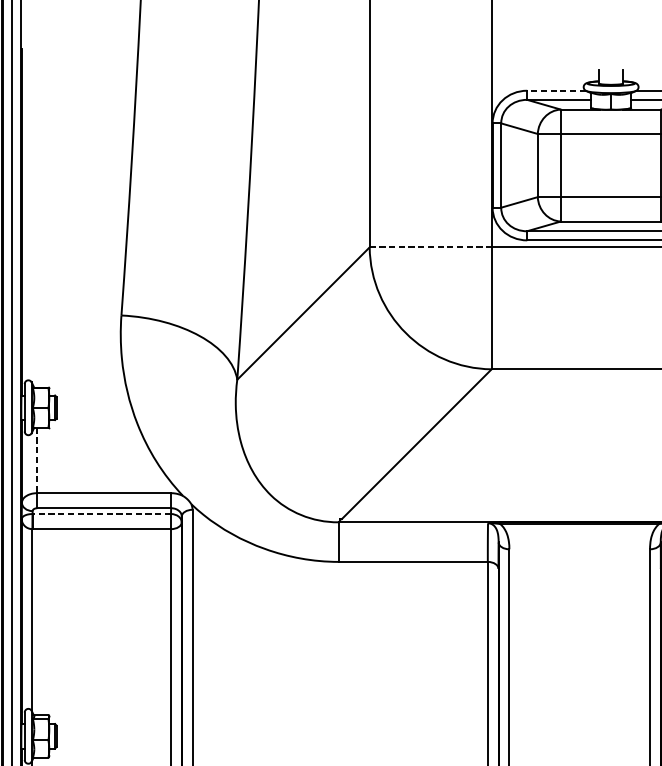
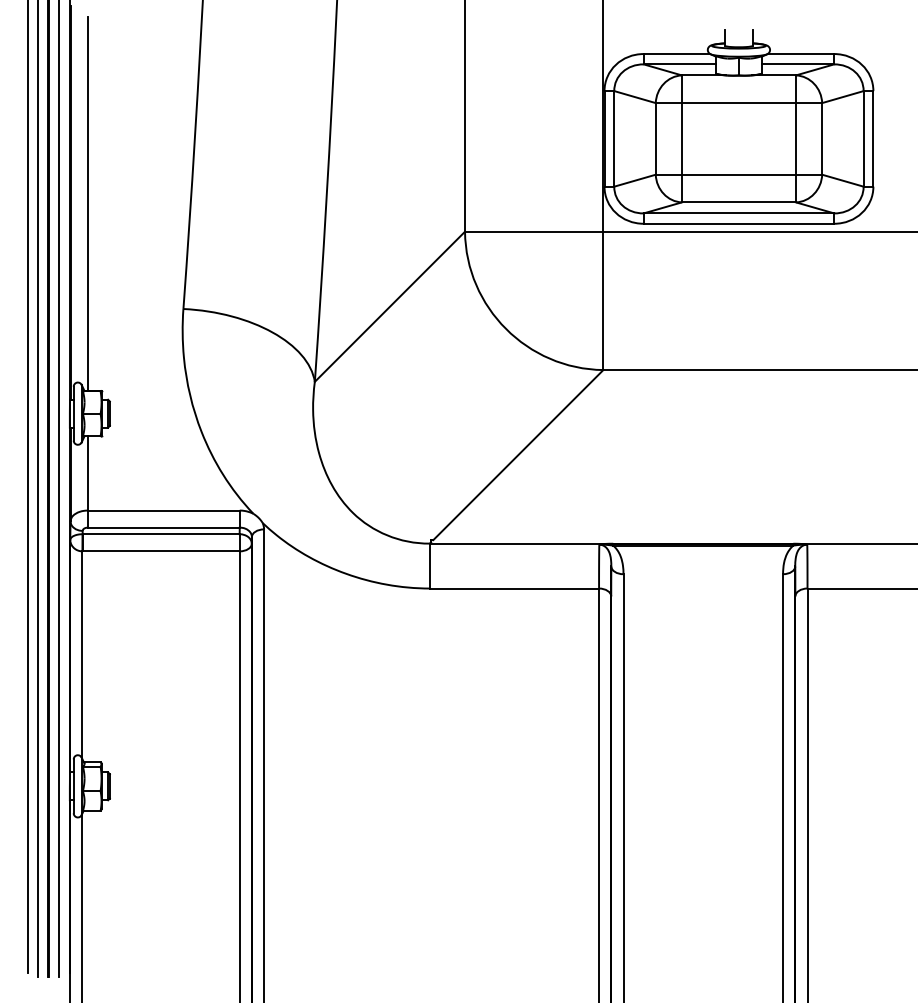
line: (556, 91) -> (676, 54), dashed -> solid
line: (36, 222) -> (87, 203), added
line: (430, 247) -> (534, 231), dashed -> solid
line: (36, 460) -> (87, 473), dashed -> solid
line: (102, 514) -> (161, 534), dashed -> solid

